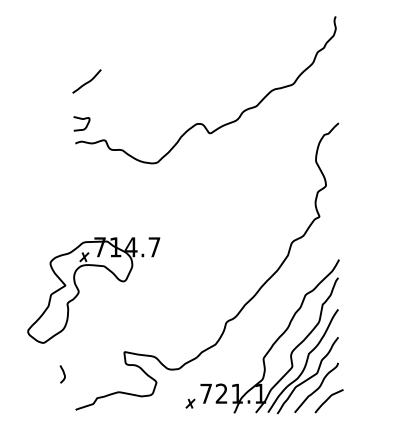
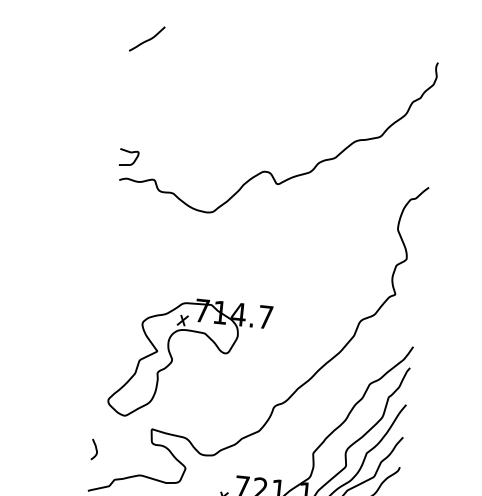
curve: (87, 81) -> (147, 39), moved
part: (79, 290) -> (173, 358), moved
curve: (63, 374) -> (95, 449), moved

